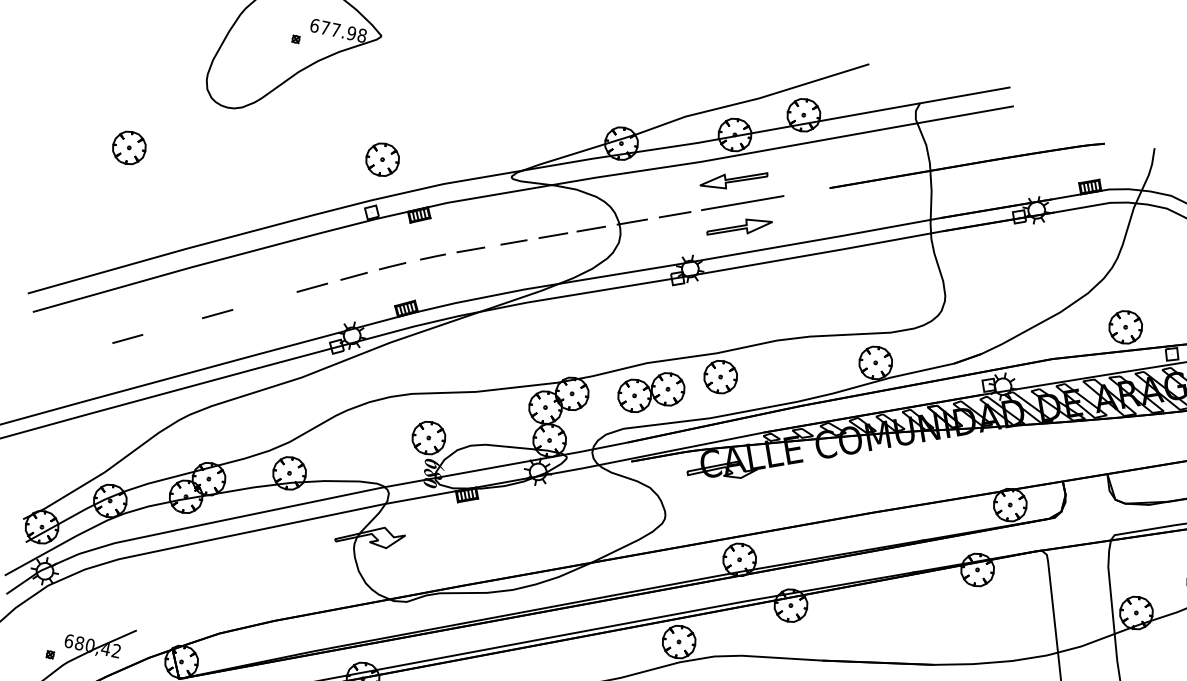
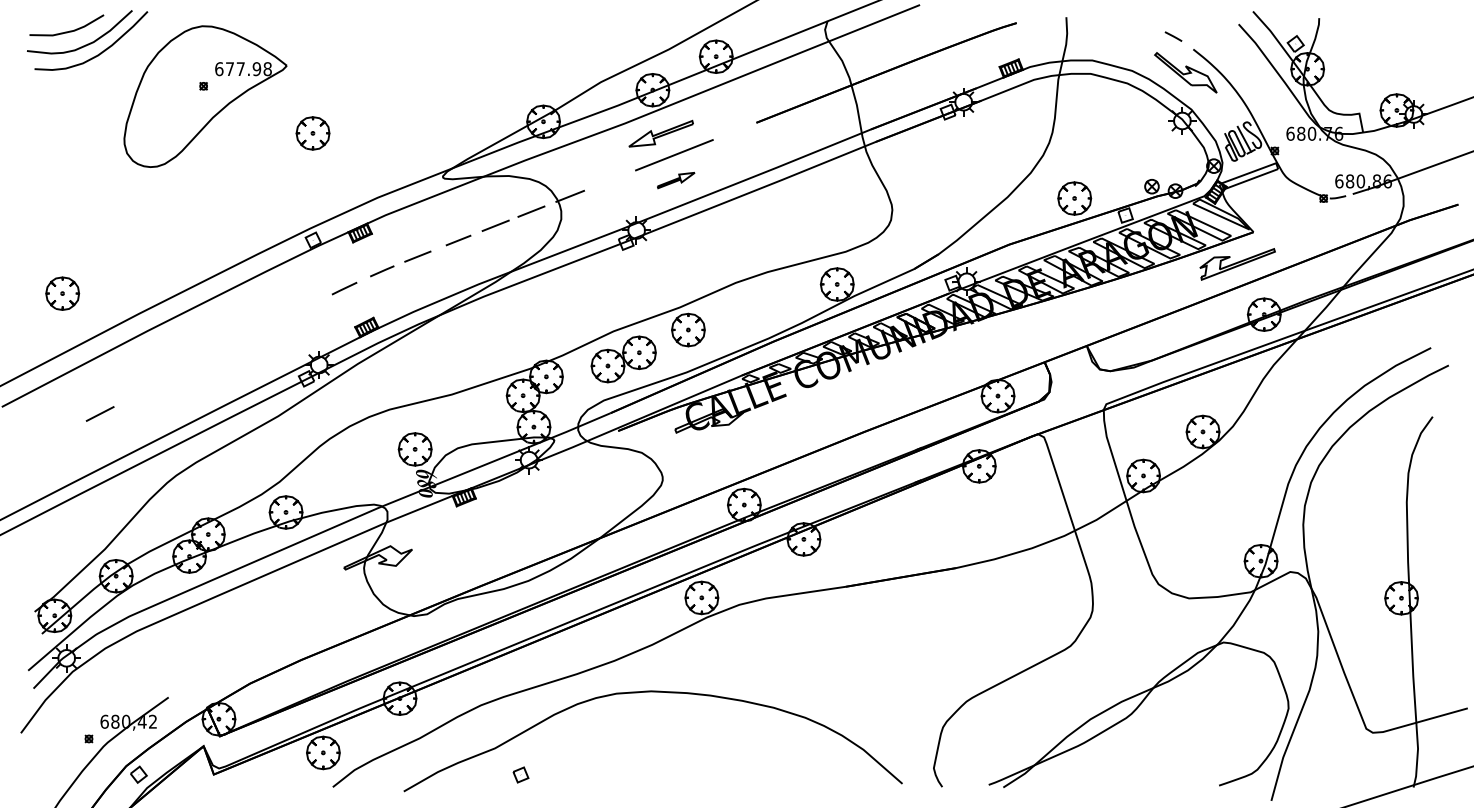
part: (129, 147) -> (62, 293), moved
part: (382, 159) -> (312, 133), moved
line: (675, 214) -> (610, 180), removed
part: (738, 228) -> (675, 180), size x0.6
line: (353, 276) -> (308, 306), removed
line: (312, 288) -> (270, 326), removed
line: (216, 314) -> (182, 371), removed

